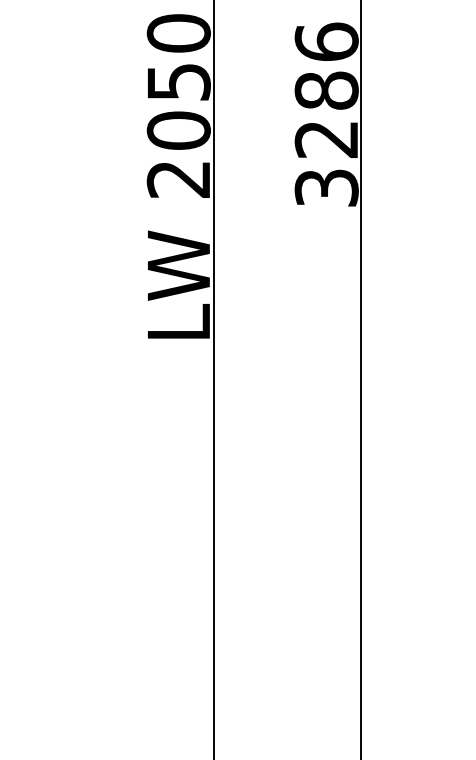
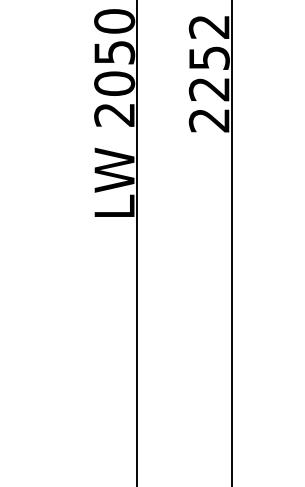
text: (325, 114) -> (208, 73), 3286 -> 2252

